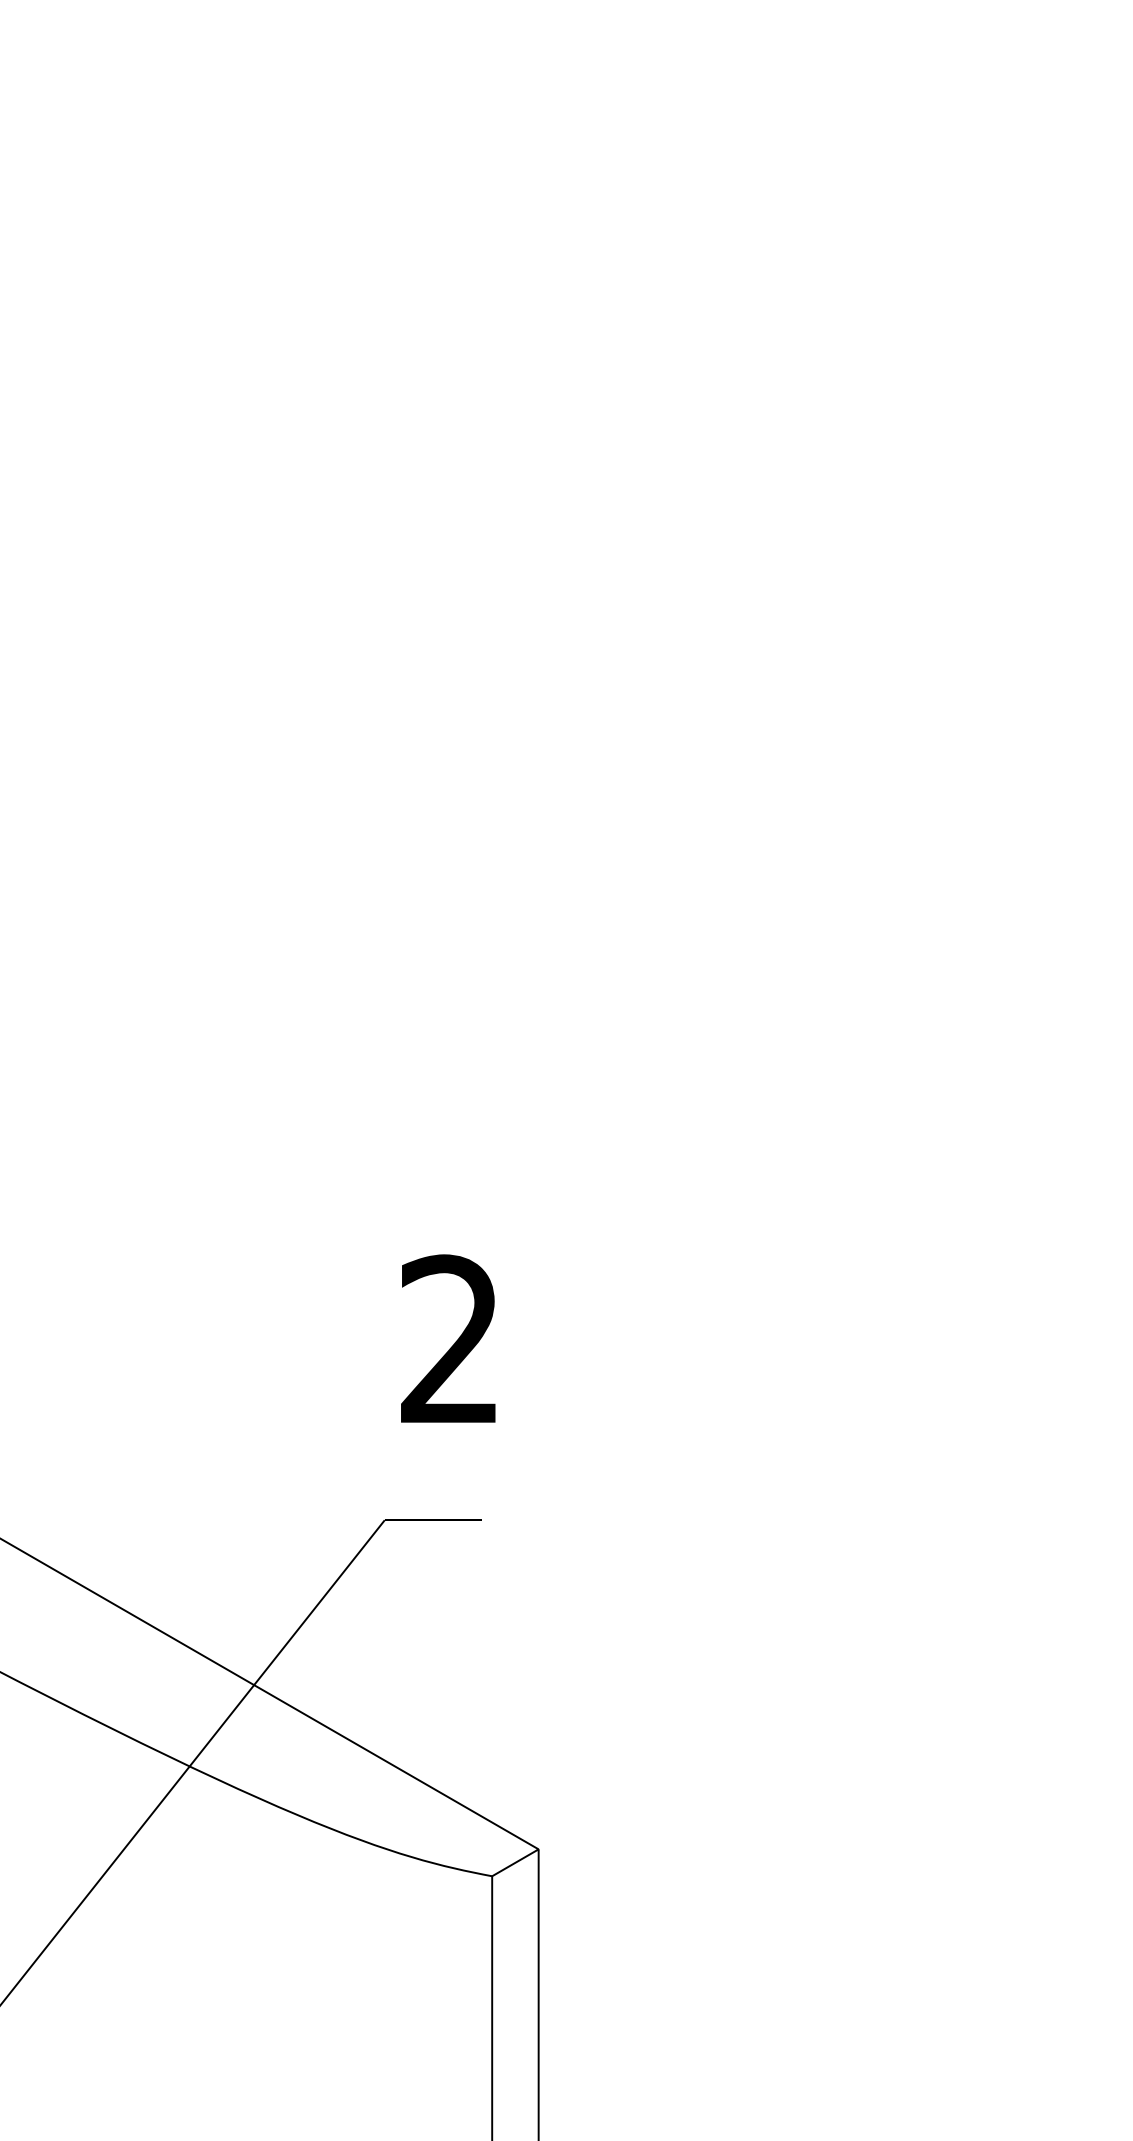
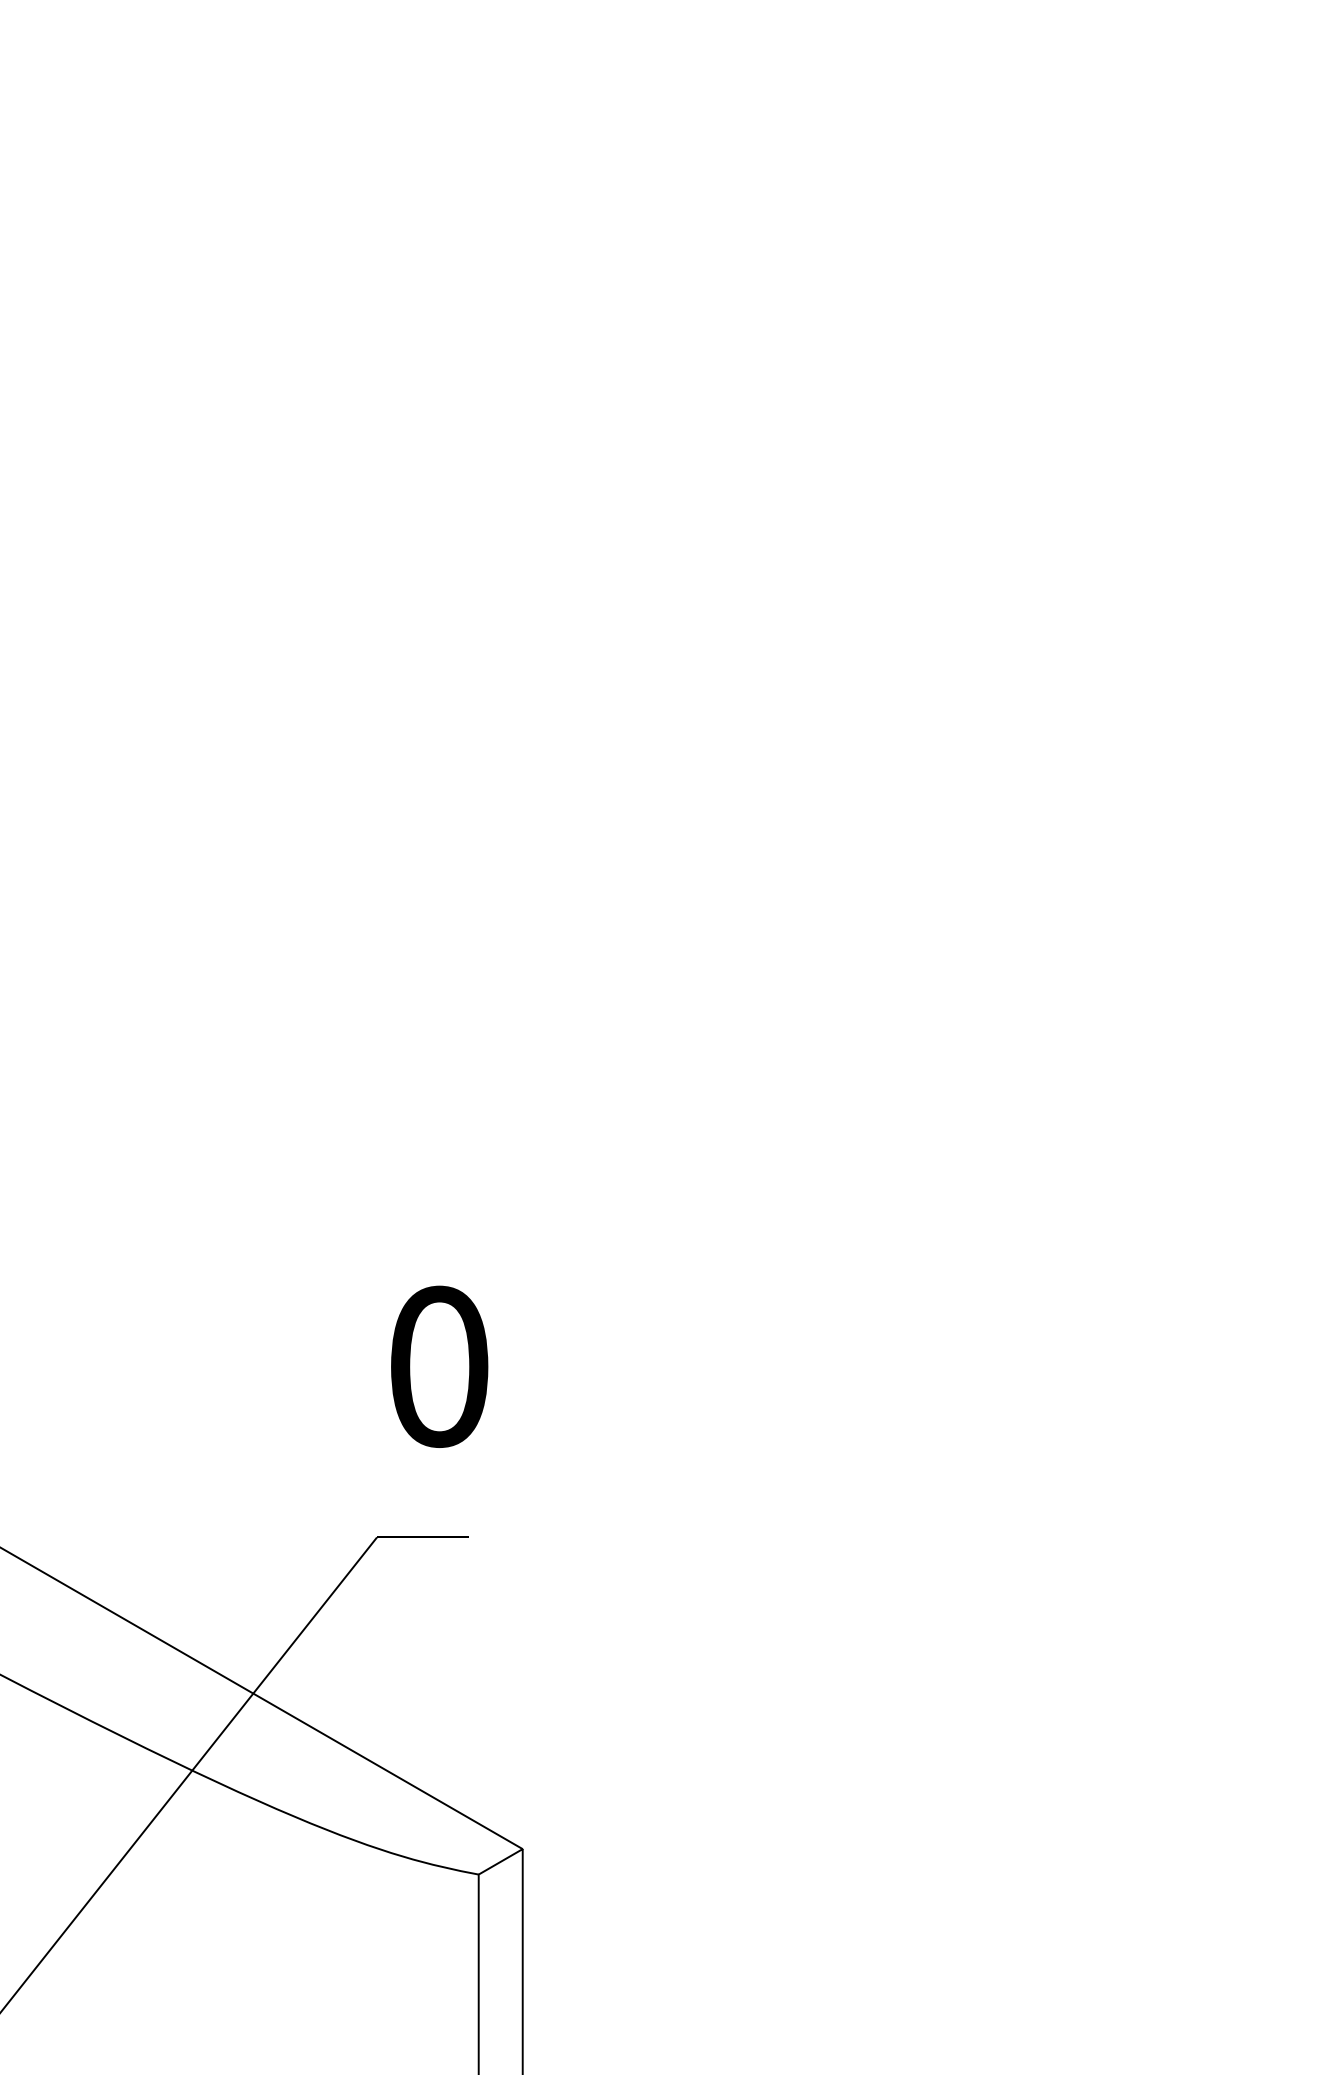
text: (450, 1339) -> (439, 1366), 2 -> 0

